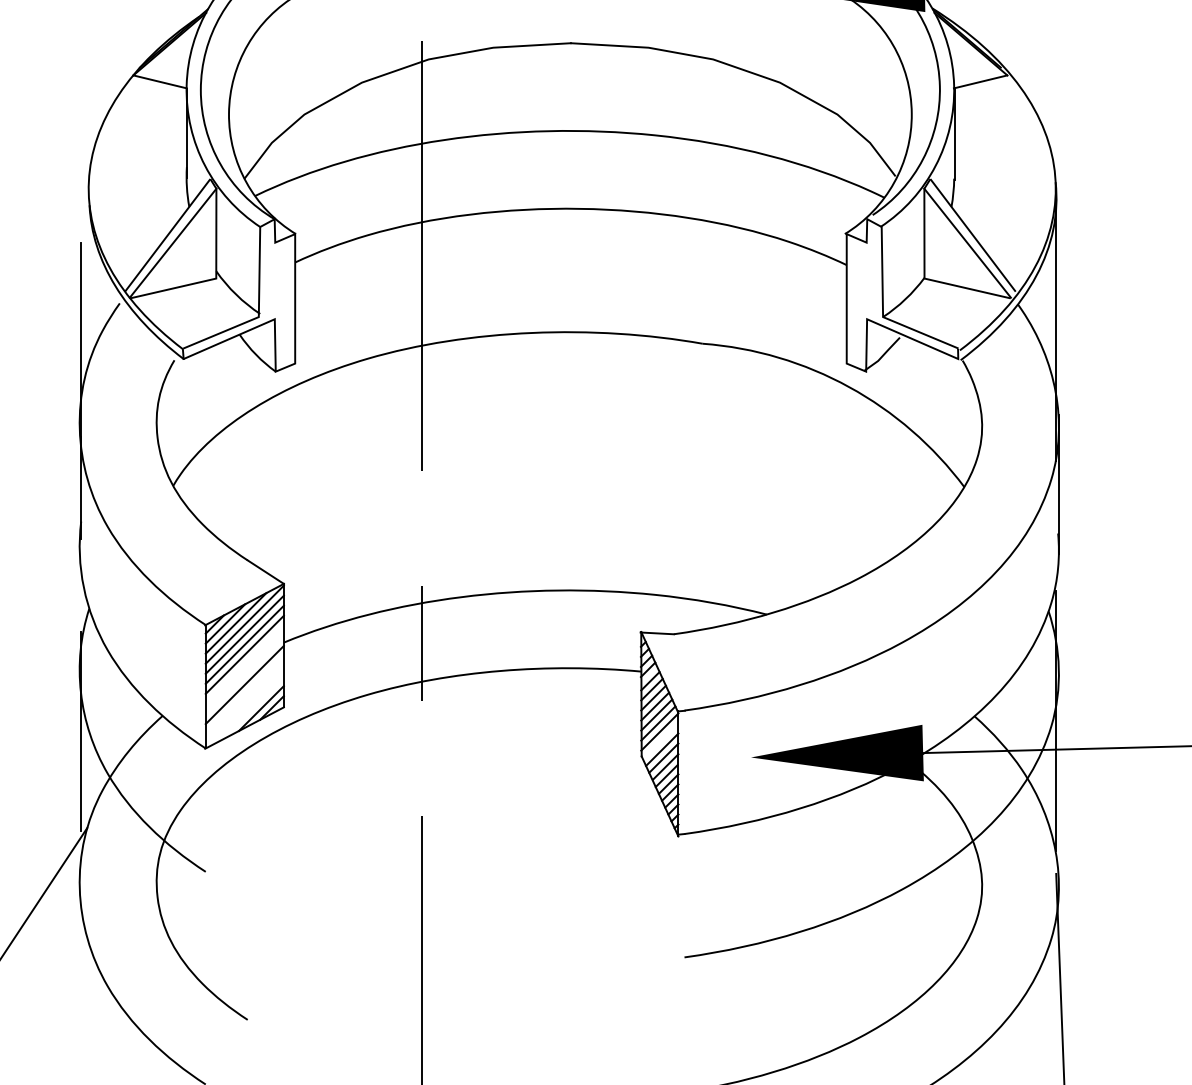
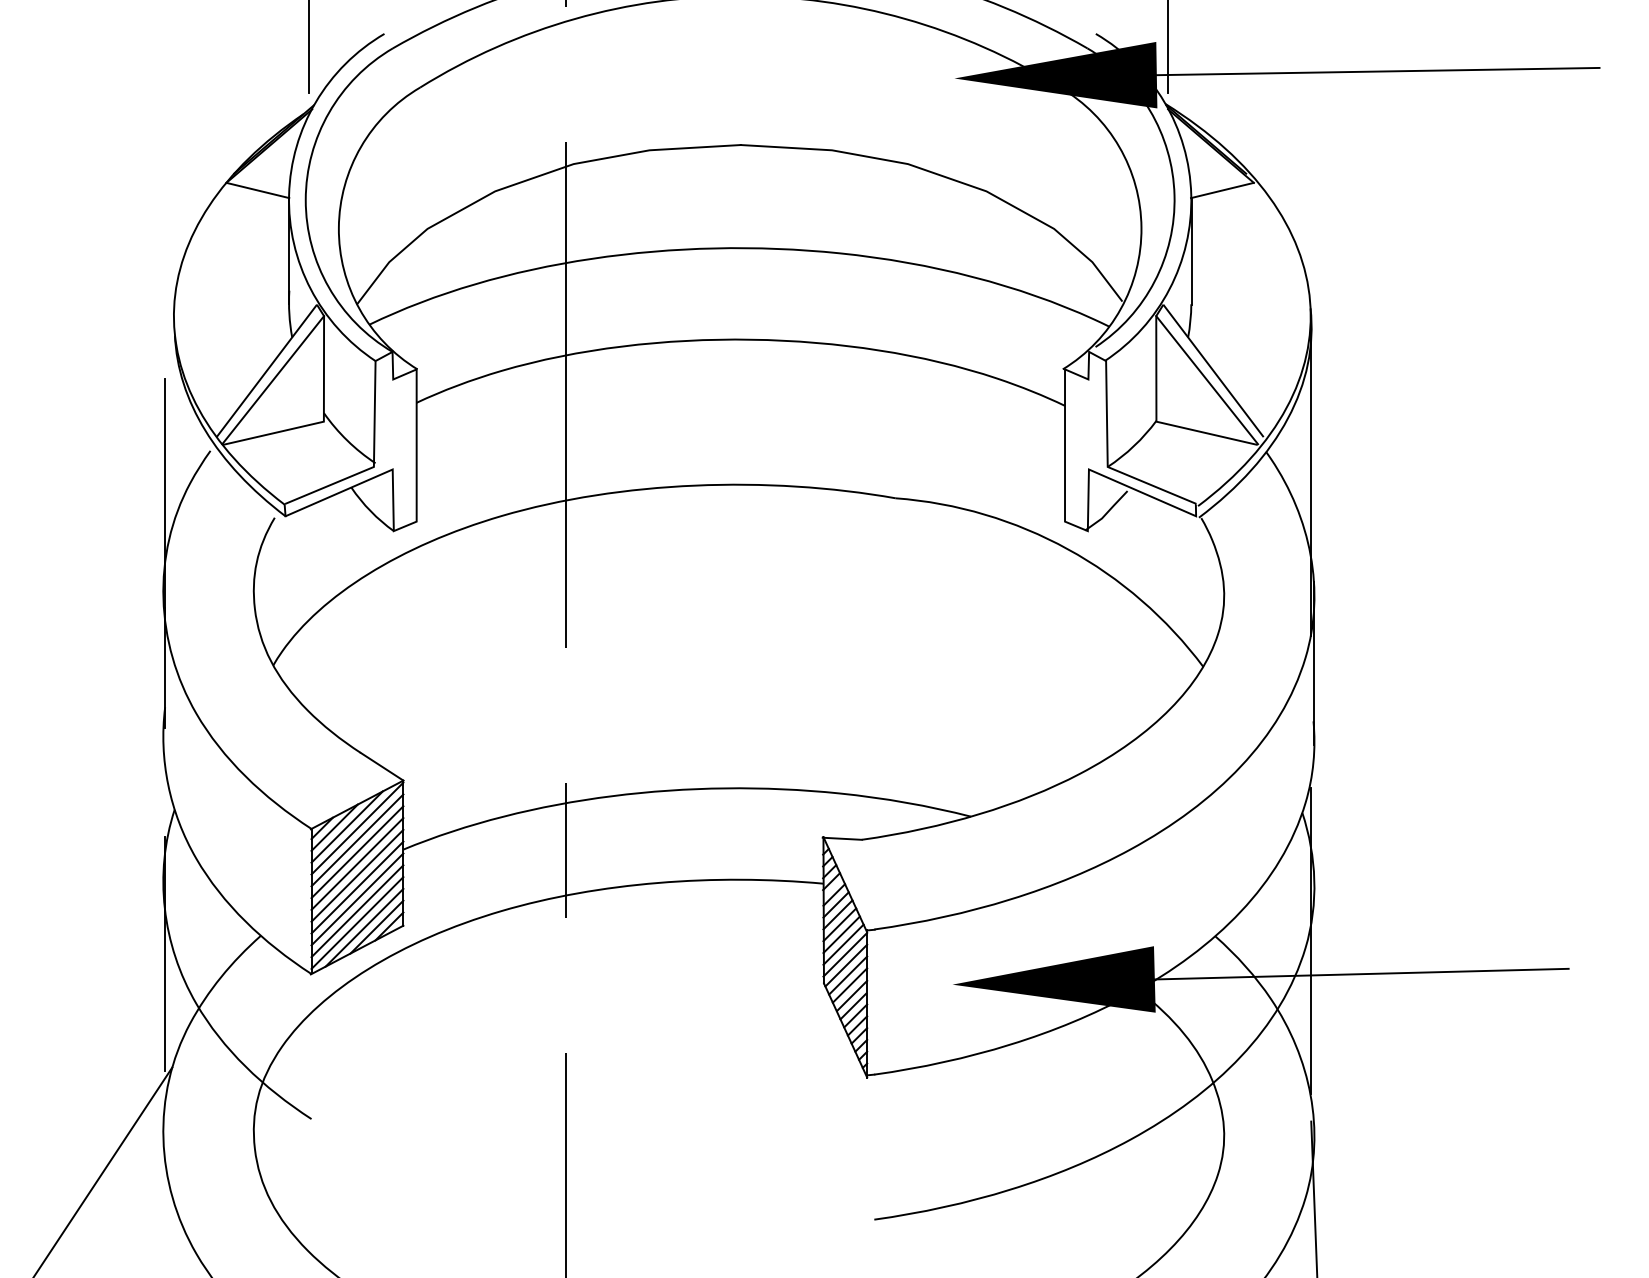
line: (244, 664) -> (357, 875), added
line: (244, 674) -> (357, 887), added
line: (244, 695) -> (357, 911), added
line: (244, 704) -> (357, 922), added
line: (250, 708) -> (364, 927), added
line: (660, 741) -> (846, 965), added

